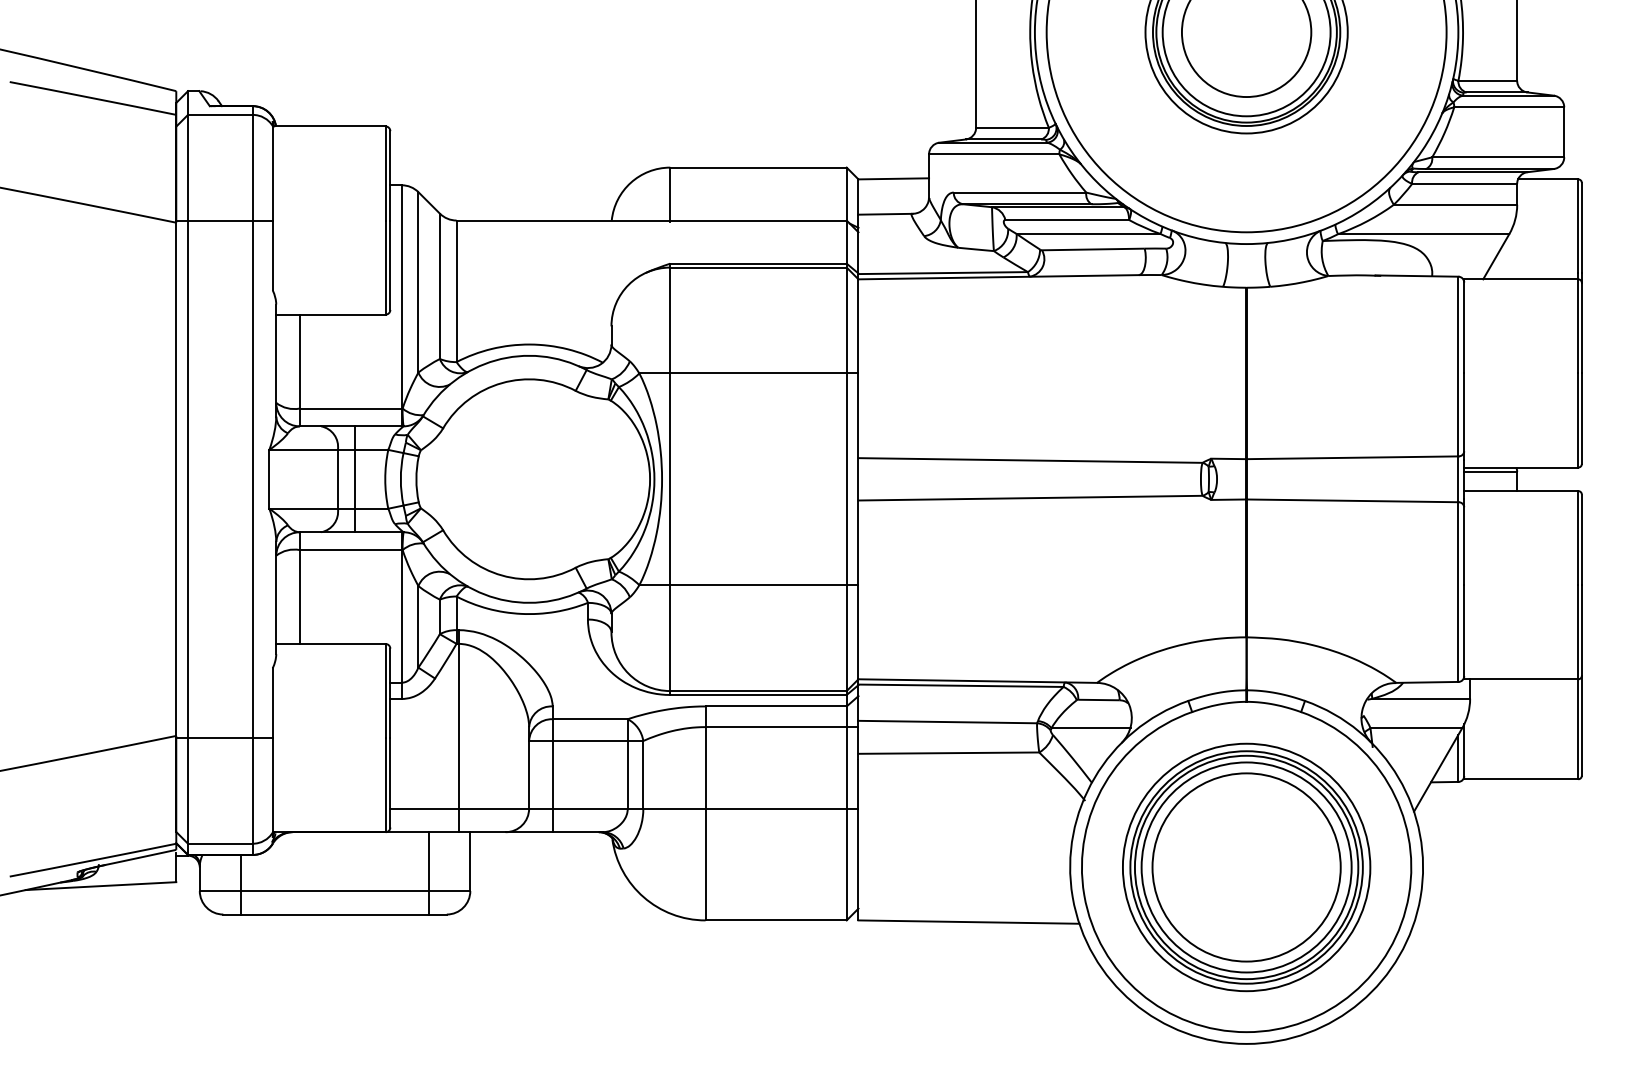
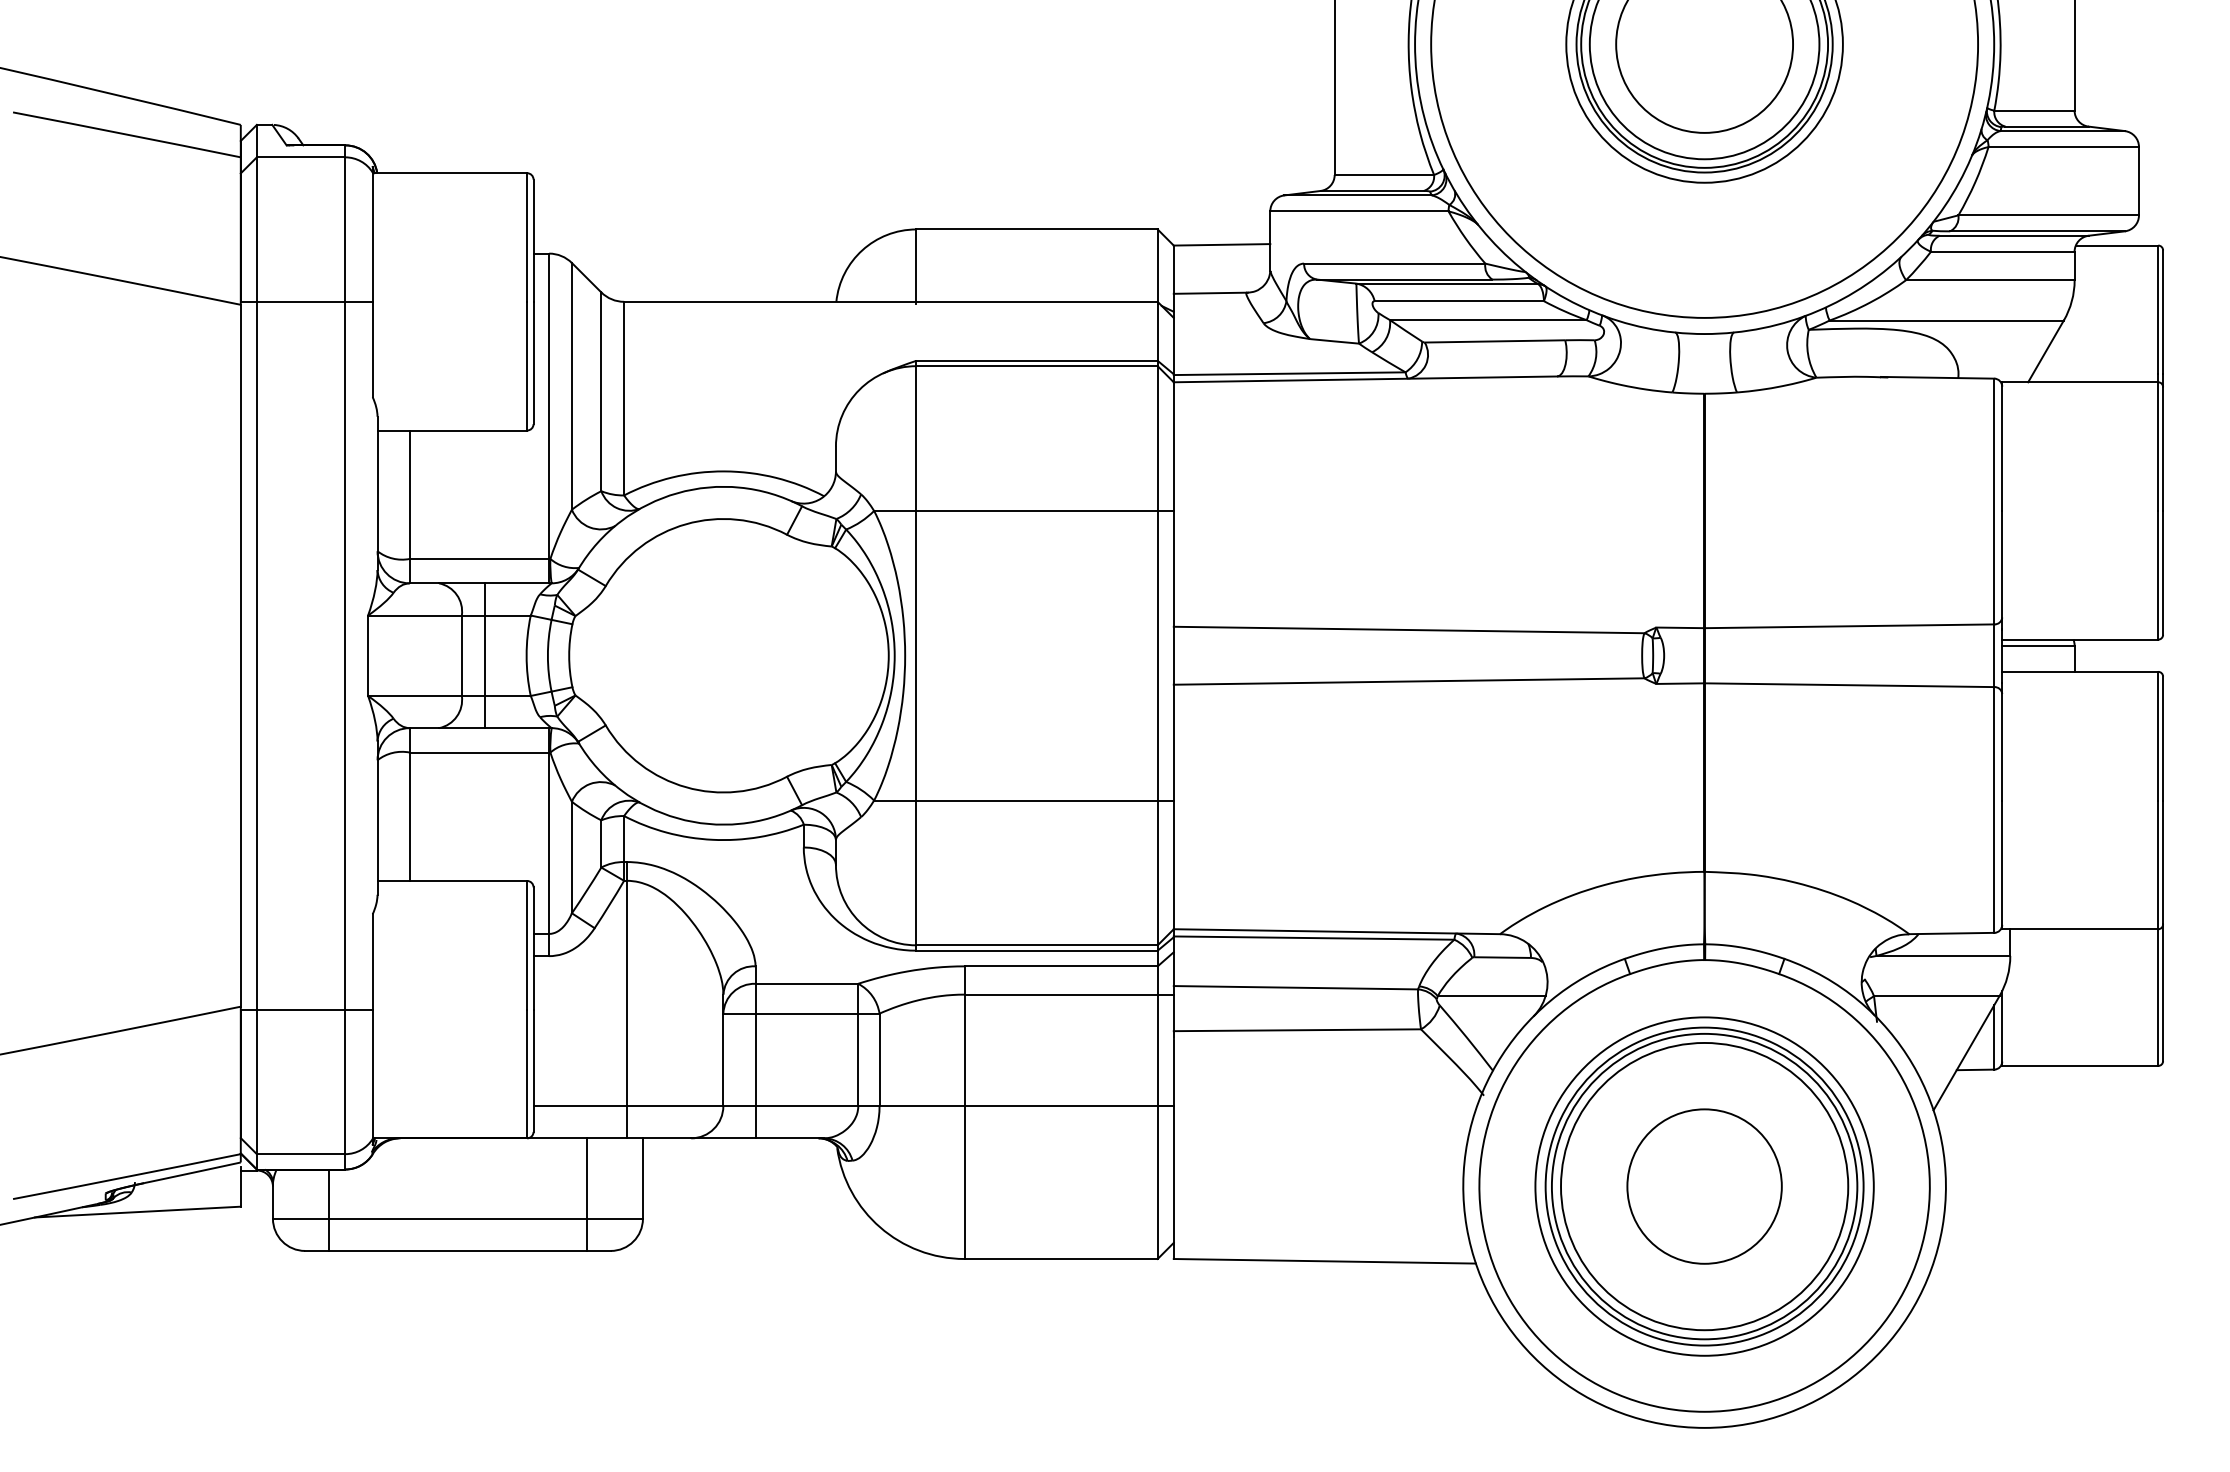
circle: (1246, 867) -> (1704, 1186), size x0.6

